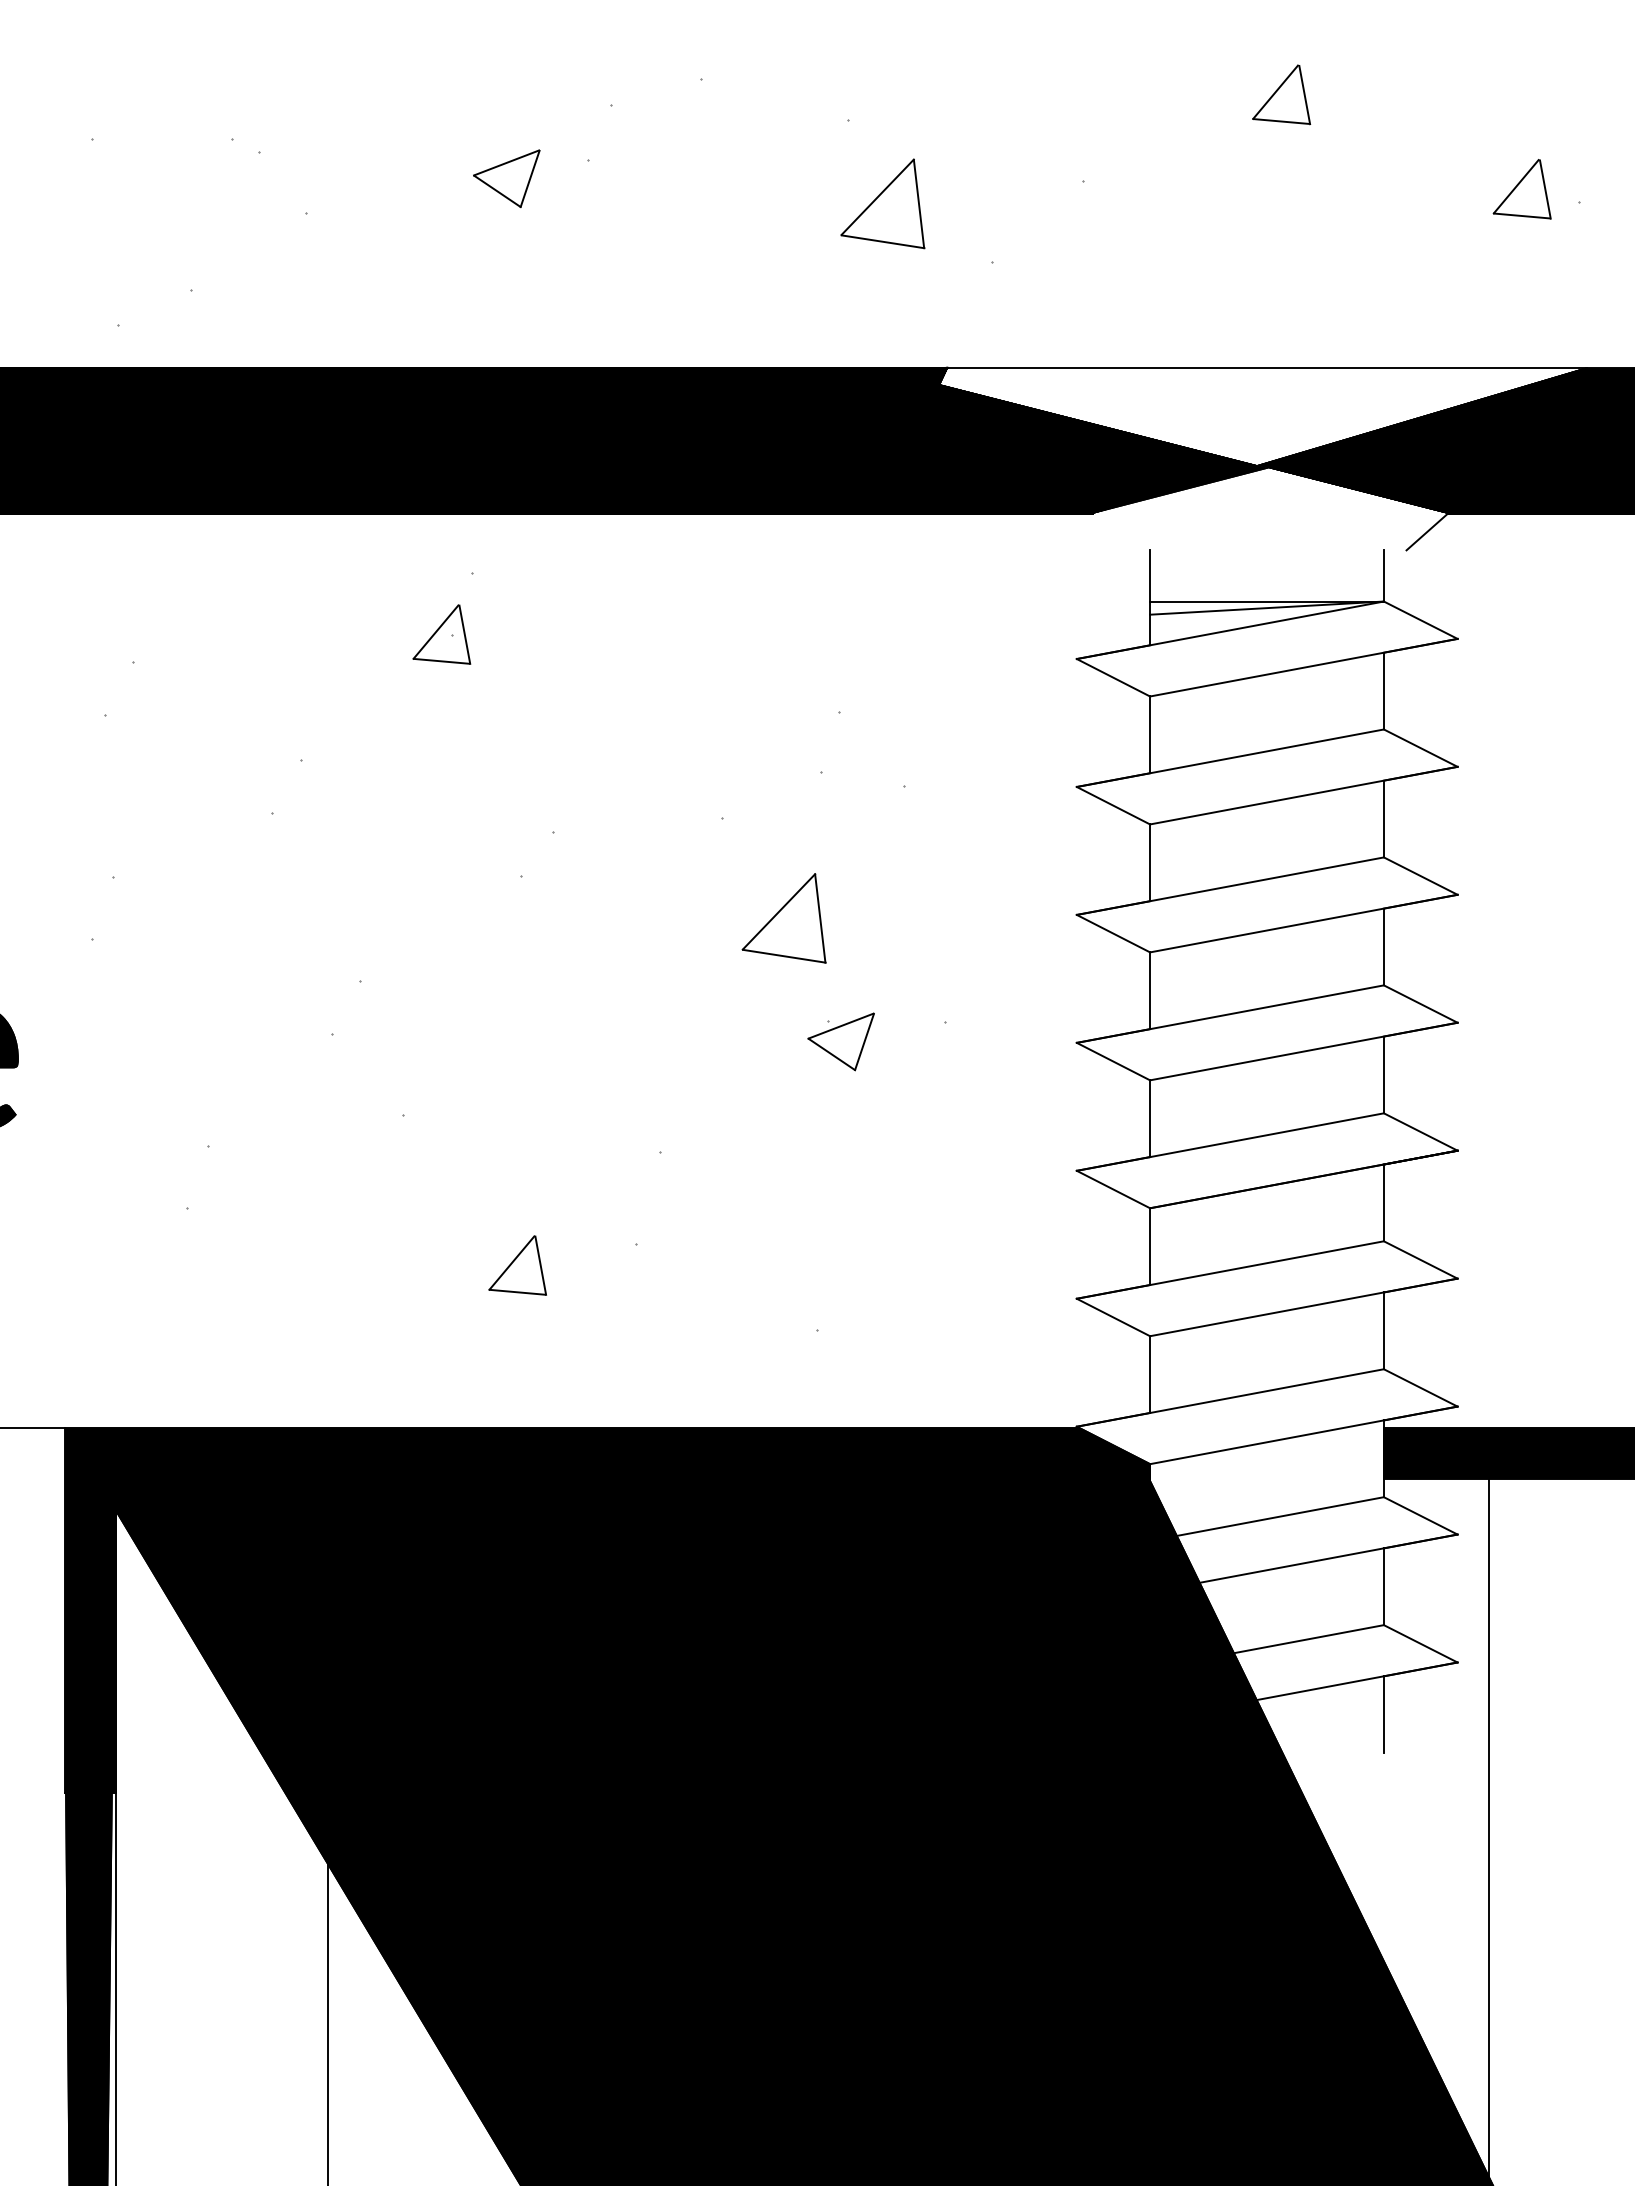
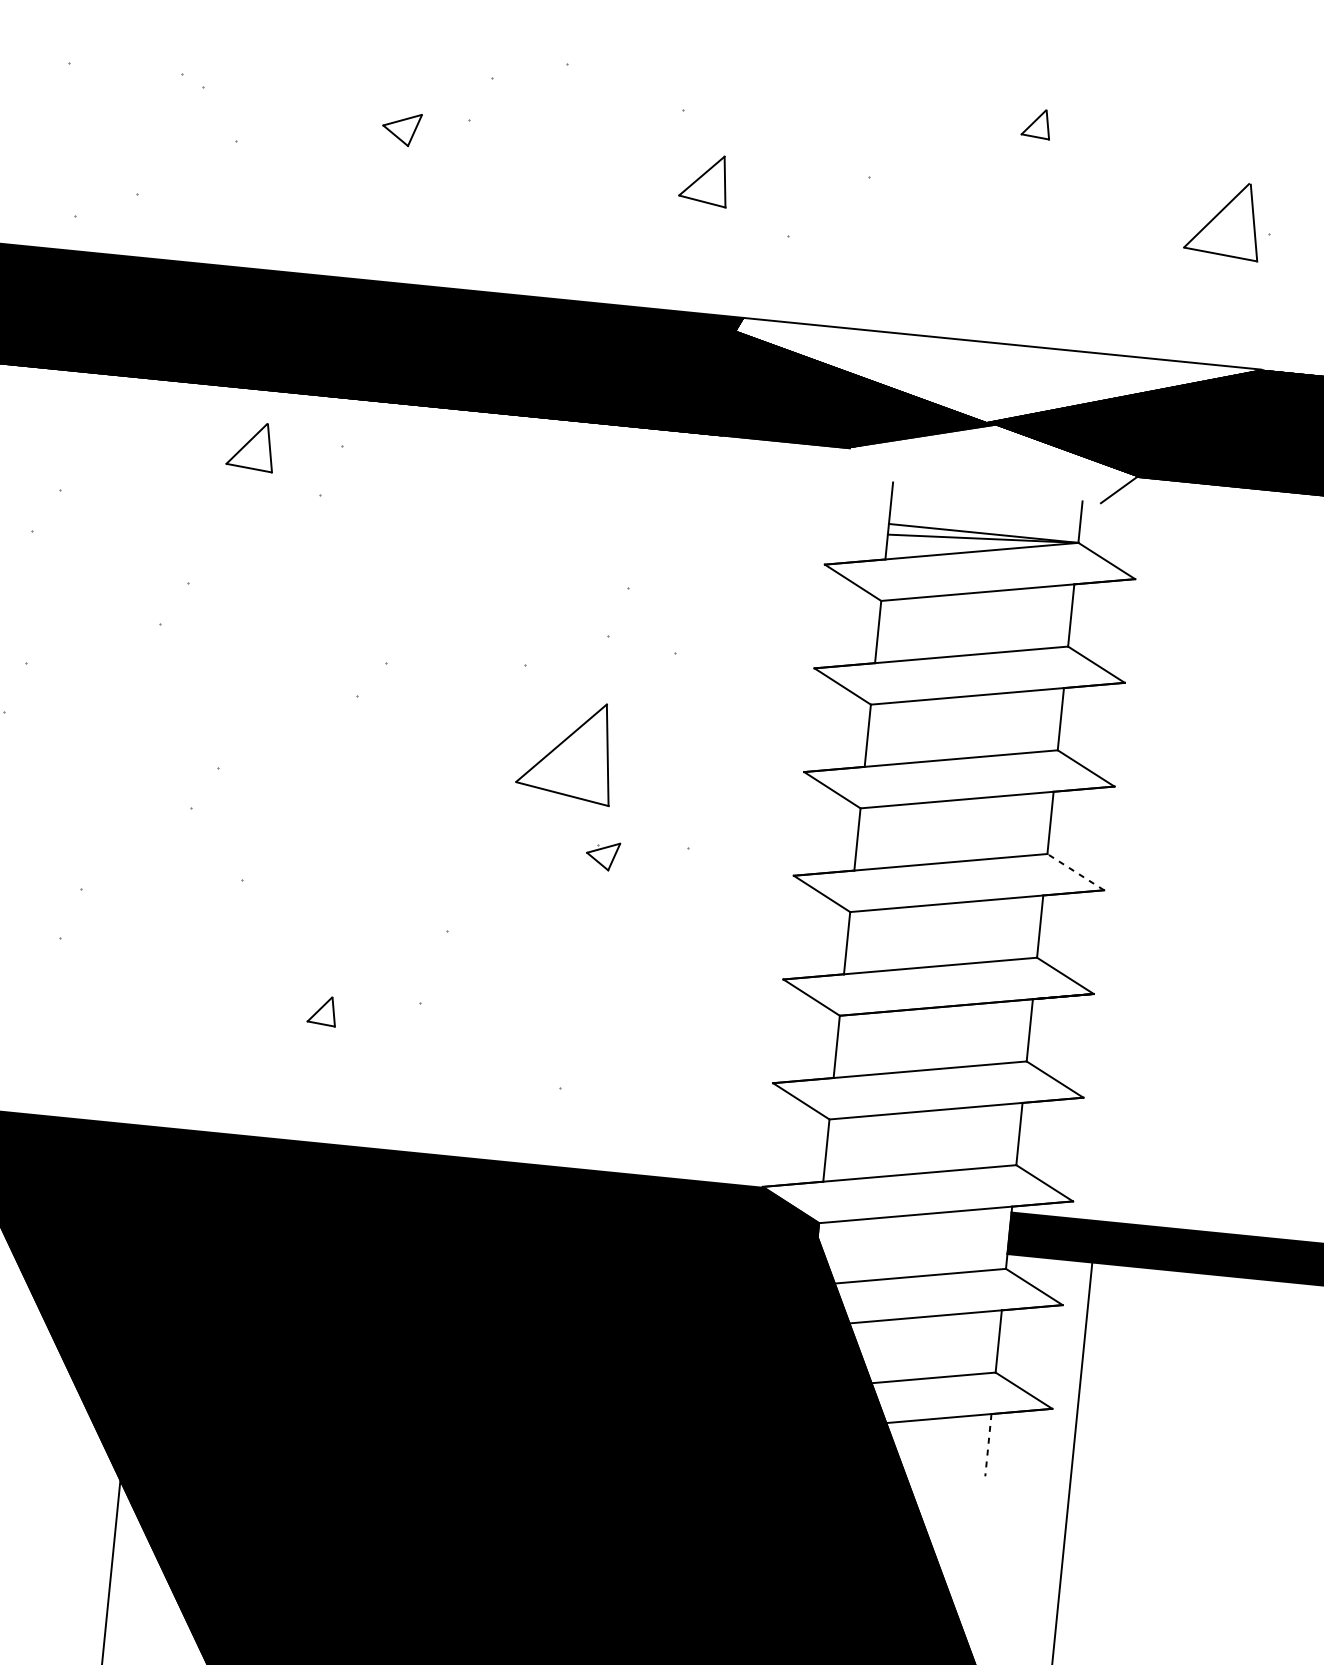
part: (1281, 94) -> (1036, 123), size x0.6
part: (506, 178) -> (401, 128), size x0.7
part: (1521, 189) -> (1223, 220), size x1.6
part: (882, 203) -> (704, 179), size x0.7
part: (441, 634) -> (251, 446), moved
part: (783, 918) -> (566, 751), size x1.4
line: (1420, 1003) -> (1075, 871), solid -> dashed
part: (840, 1041) -> (602, 855), size x0.6
part: (517, 1265) -> (322, 1010), size x0.6
line: (1383, 1715) -> (988, 1445), solid -> dashed

